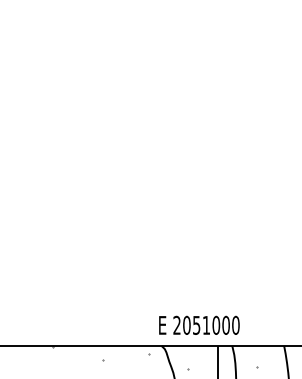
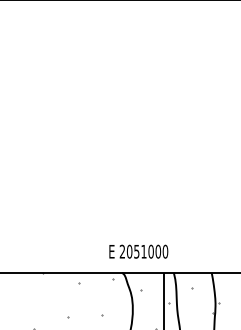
text: (198, 325) -> (138, 251), moved

